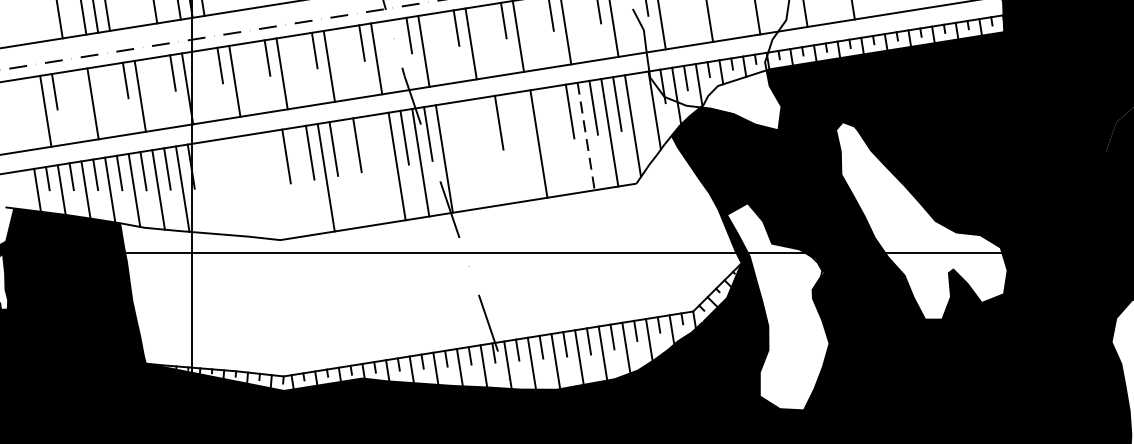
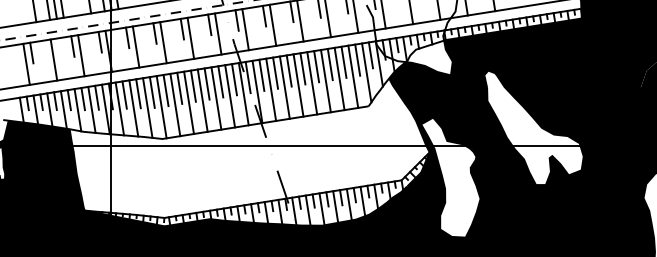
line: (639, 95) -> (370, 55), added
line: (546, 114) -> (316, 66), added
line: (522, 118) -> (302, 68), added
line: (475, 125) -> (275, 72), added
line: (451, 128) -> (261, 74), added
line: (585, 135) -> (339, 78), dashed -> solid
line: (380, 140) -> (220, 81), added
line: (561, 140) -> (325, 81), added
line: (515, 147) -> (298, 85), added
line: (491, 151) -> (284, 87), added
line: (468, 154) -> (271, 89), added
line: (261, 159) -> (151, 92), added
line: (239, 161) -> (138, 93), added
line: (214, 163) -> (124, 94), added
line: (373, 170) -> (216, 98), added
line: (349, 173) -> (202, 100), added
line: (302, 180) -> (175, 104), added
line: (254, 185) -> (147, 107), added
line: (278, 185) -> (161, 107), added
line: (206, 187) -> (119, 108), added
line: (230, 187) -> (133, 108), added

